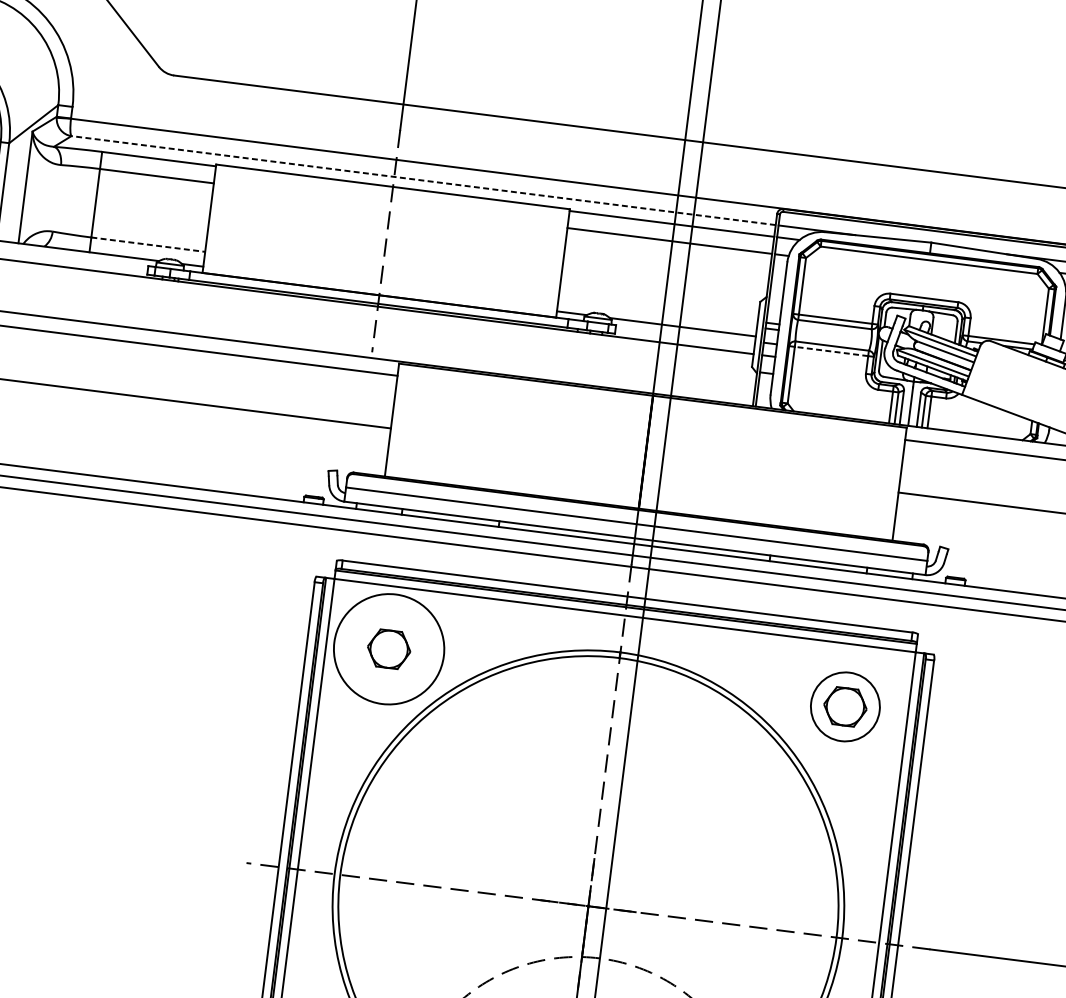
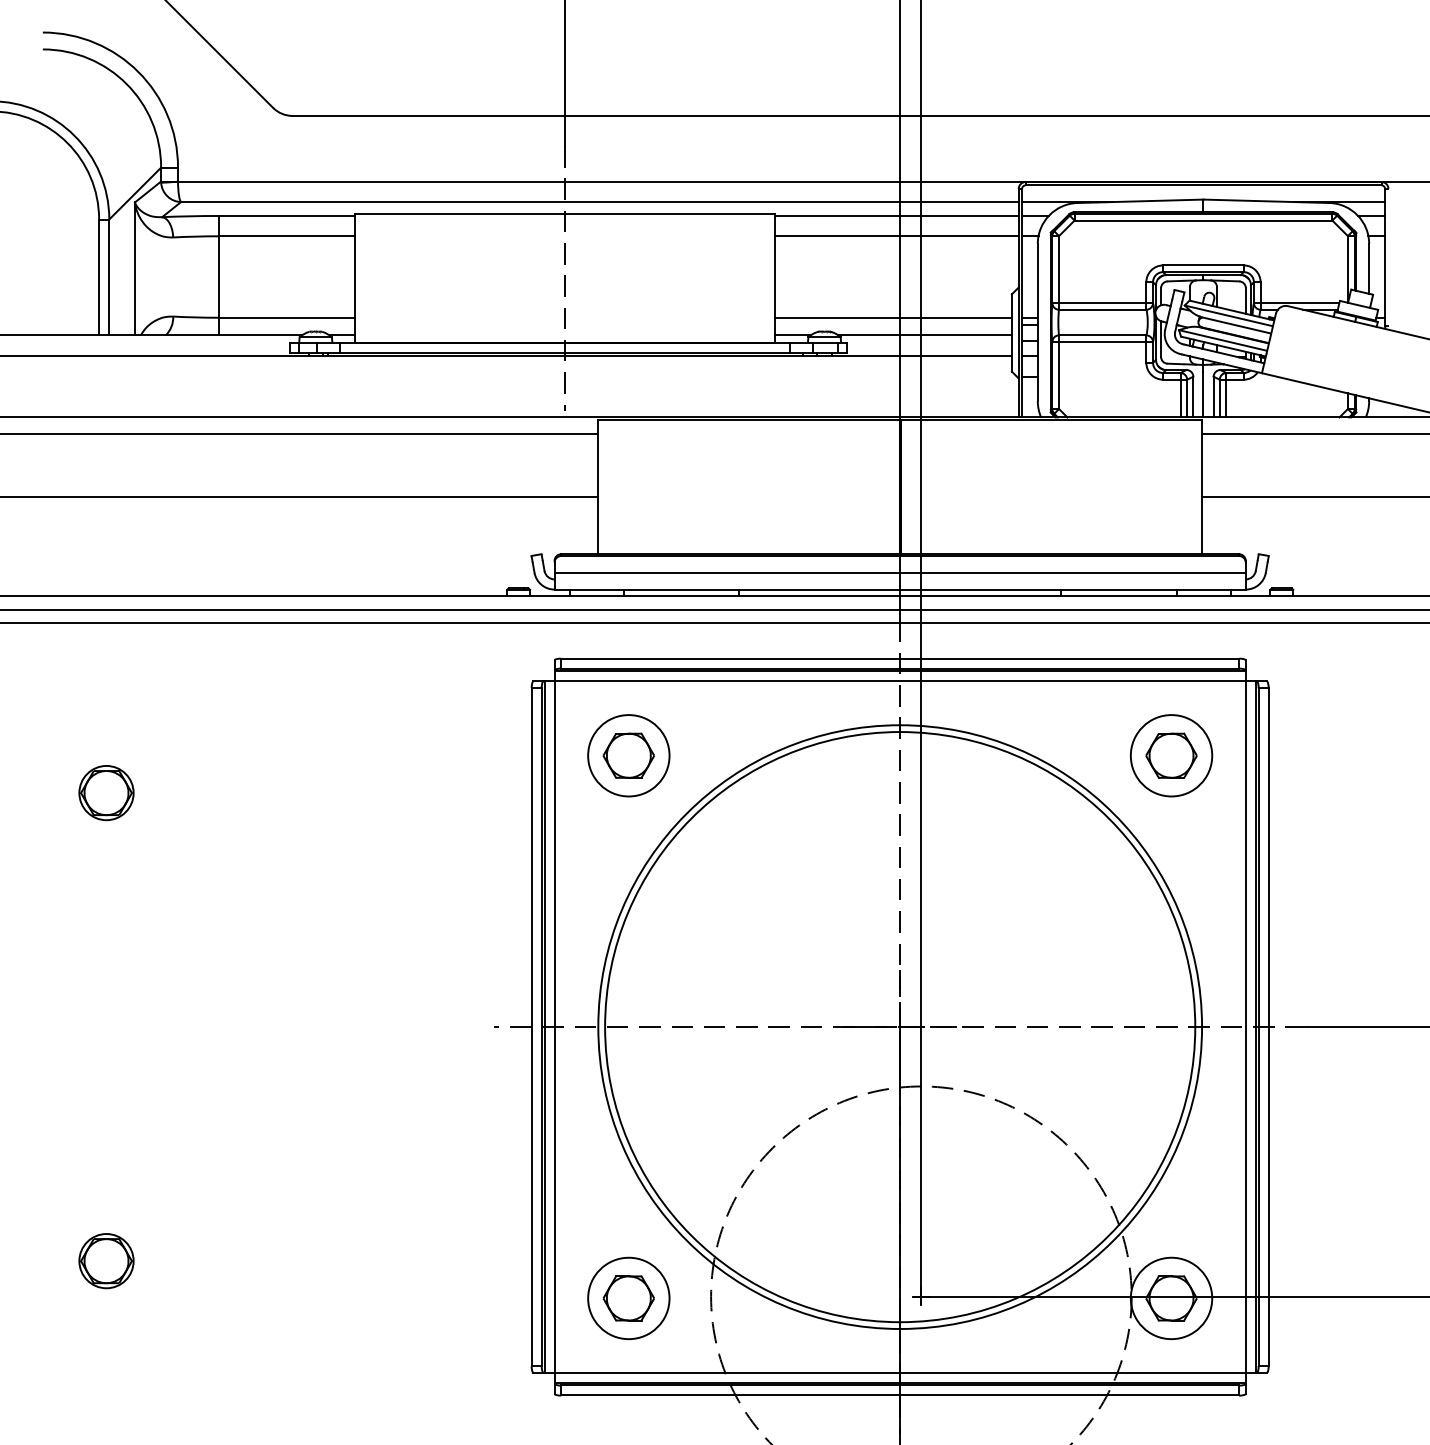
line: (423, 180) -> (599, 202), dashed -> solid
line: (148, 244) -> (287, 317), dashed -> solid
line: (658, 308) -> (893, 317), added
line: (831, 351) -> (1102, 341), dashed -> solid
circle: (388, 649) -> (628, 755), size x0.62

